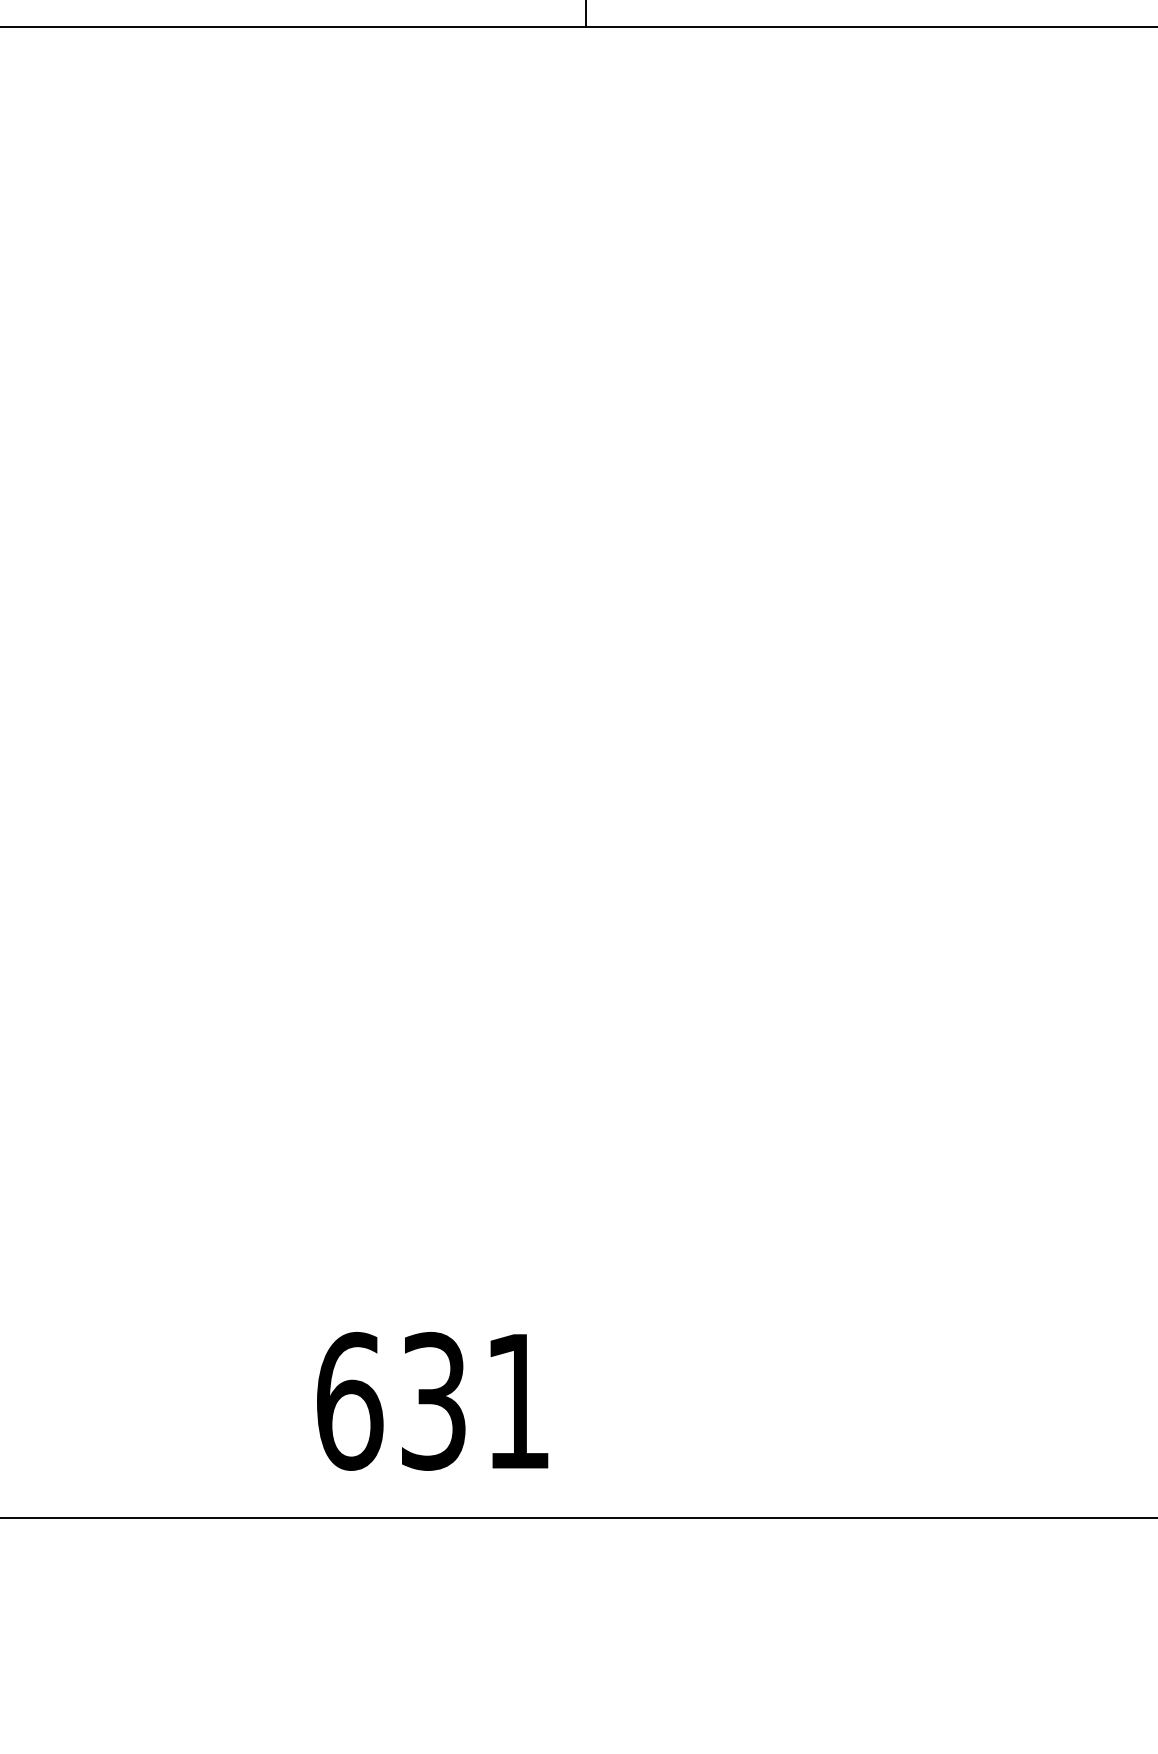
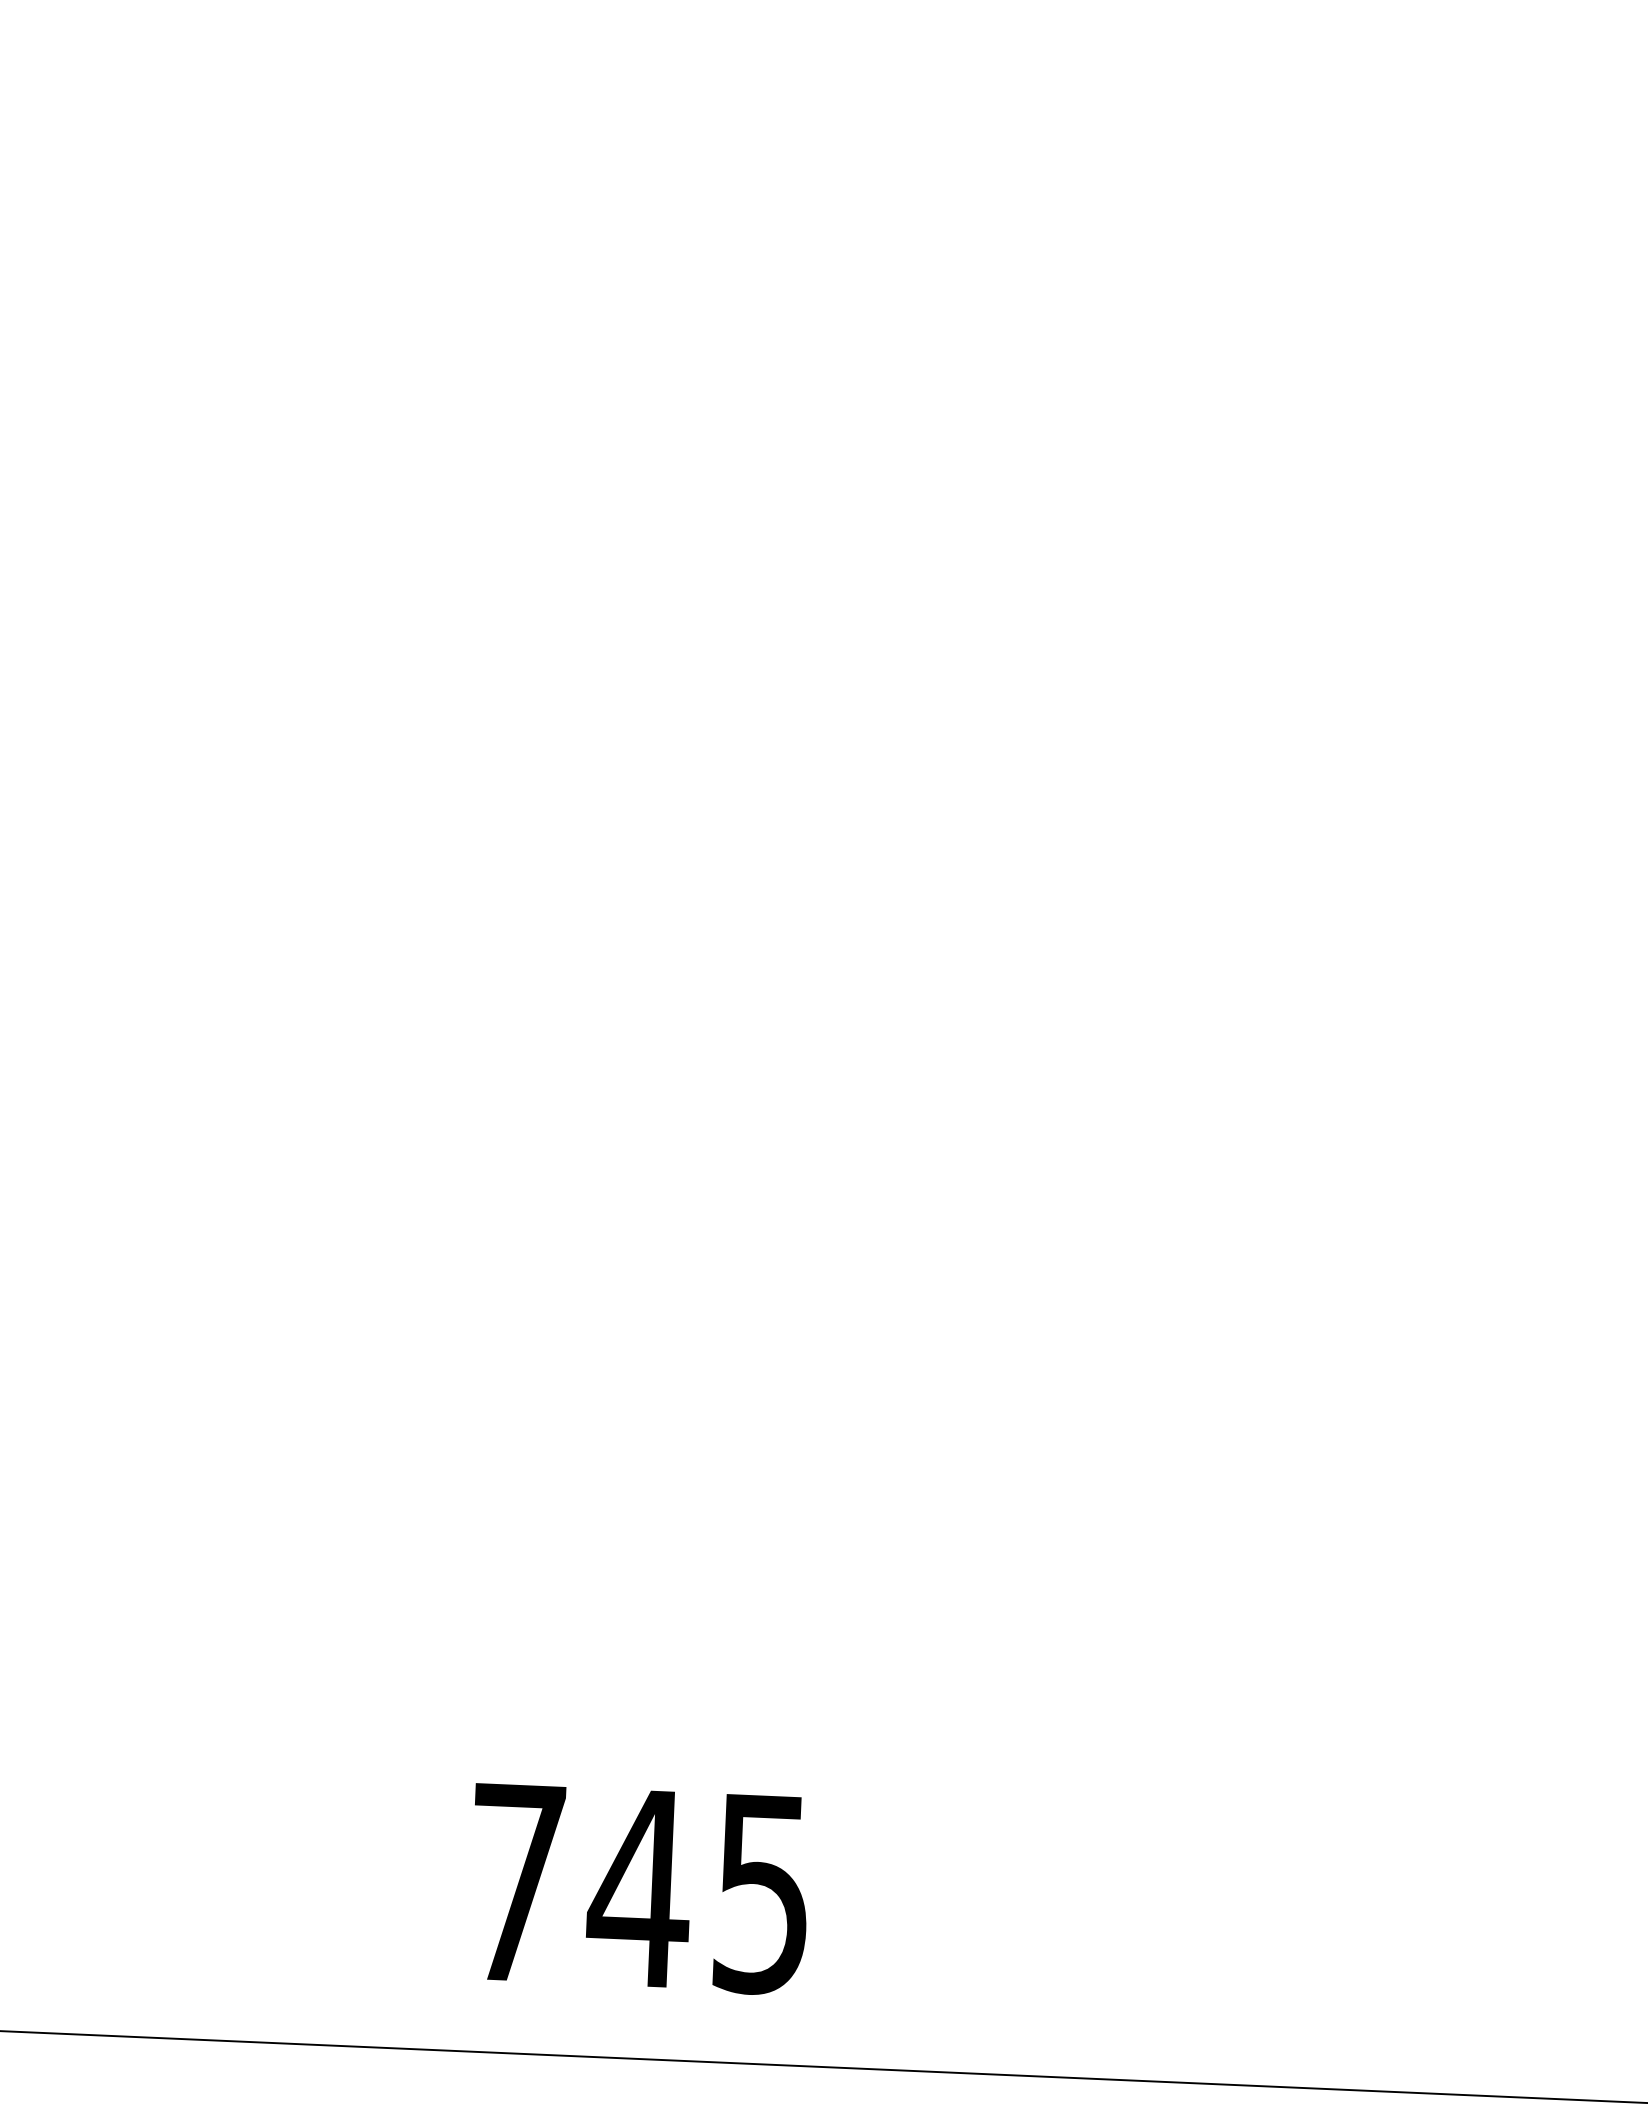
text: (432, 1400) -> (637, 1886), 631 -> 745

